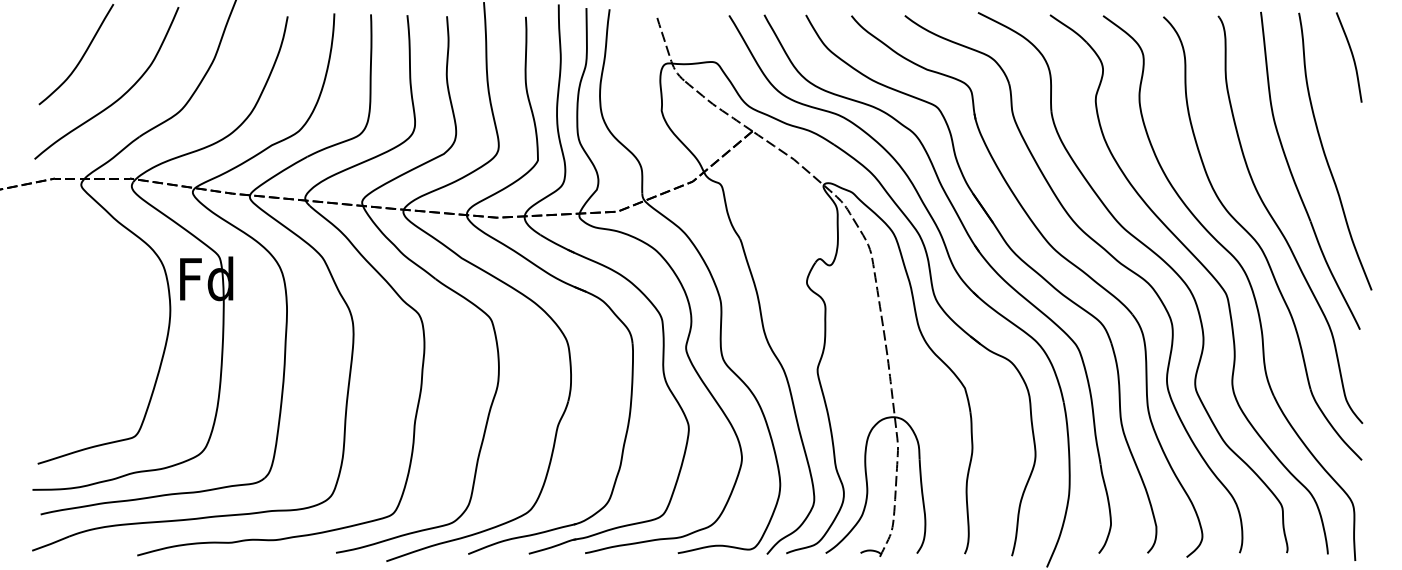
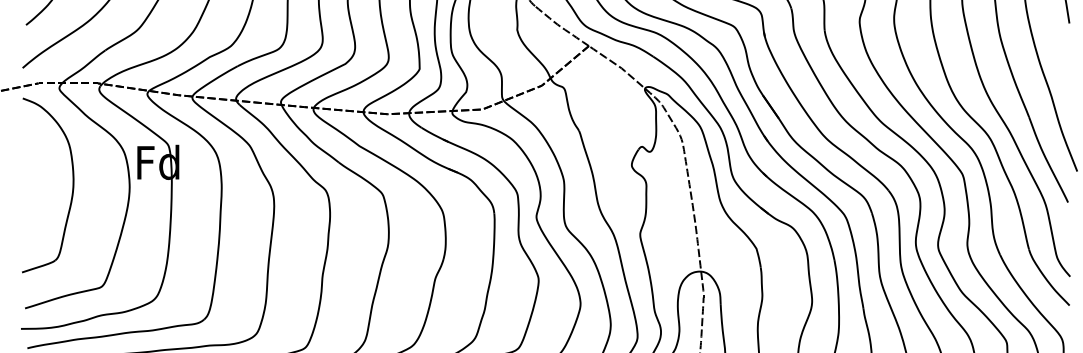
part: (97, 312) -> (72, 188), added

